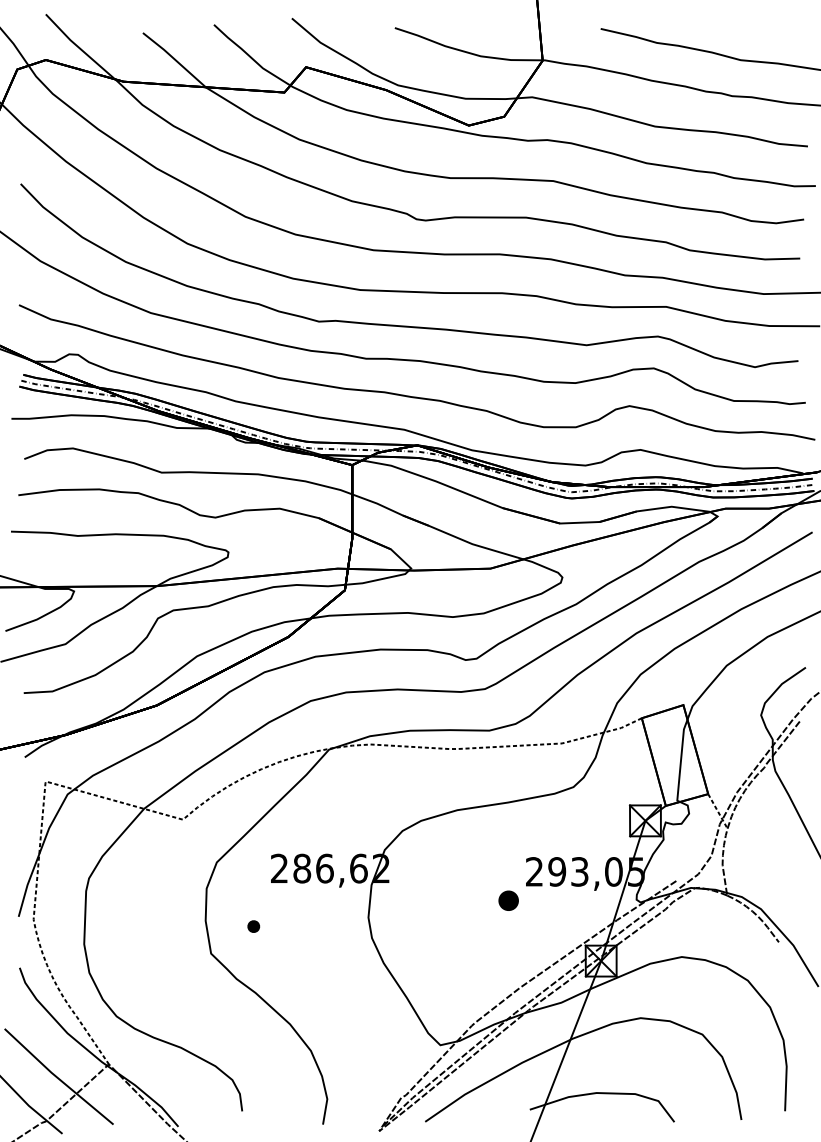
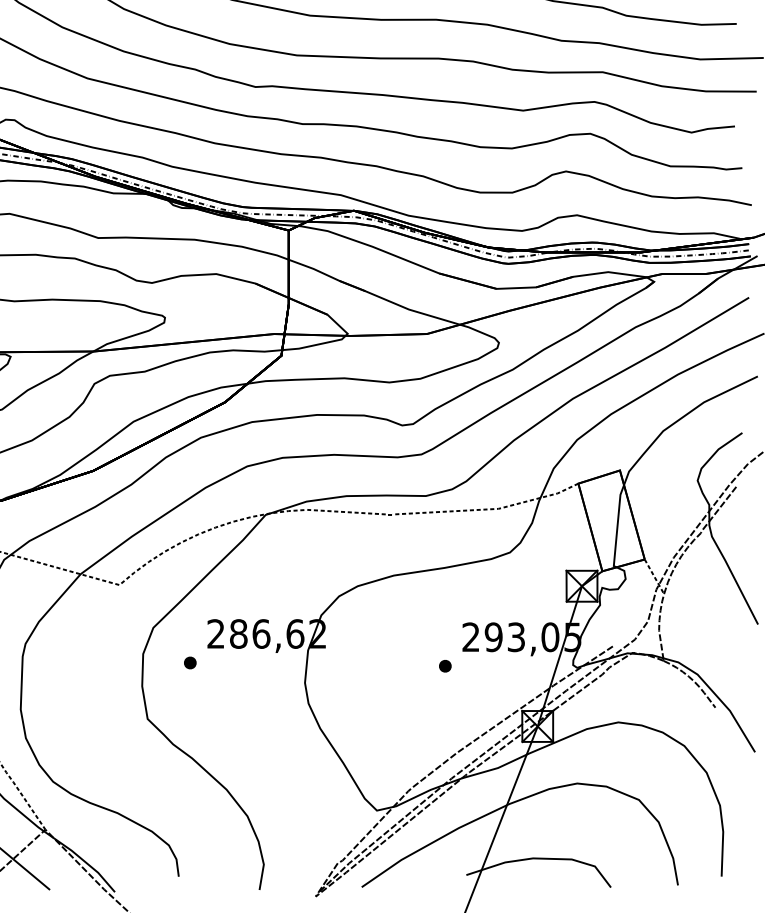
part: (508, 900) -> (445, 665), size x0.62
part: (253, 926) -> (190, 662), moved

